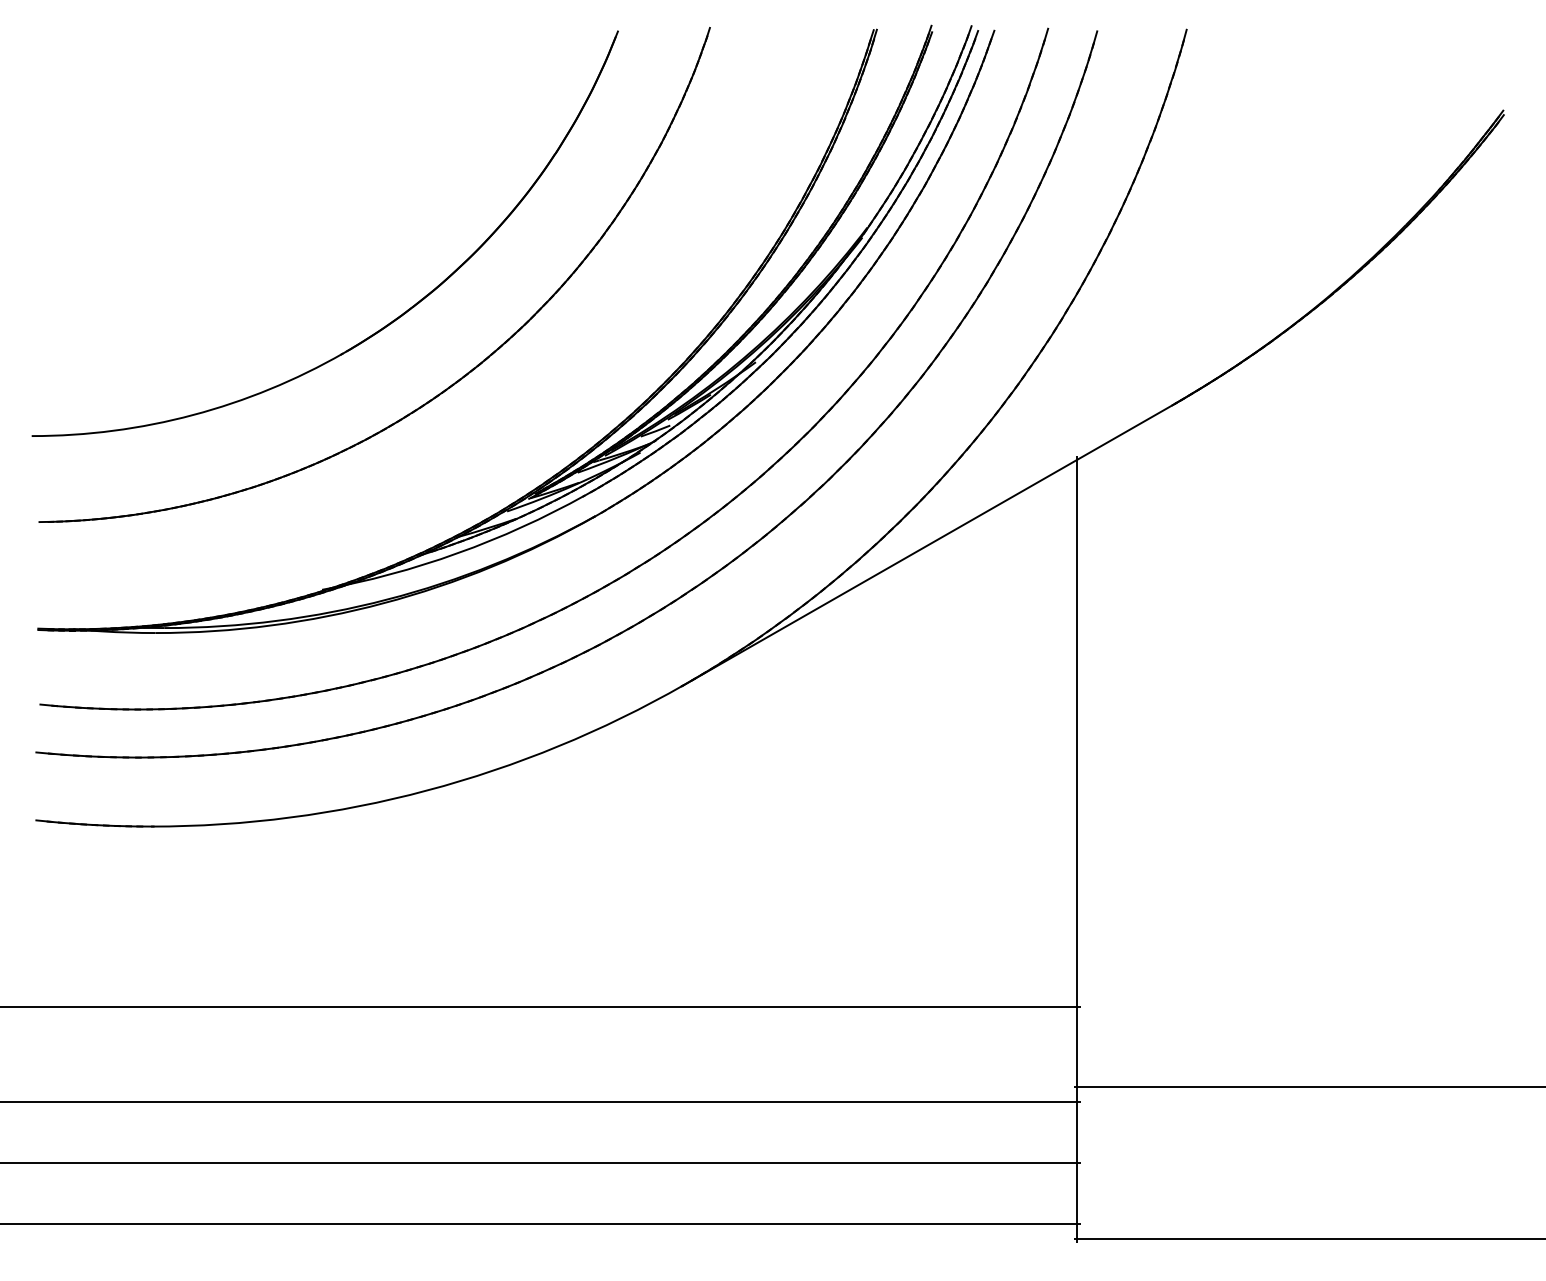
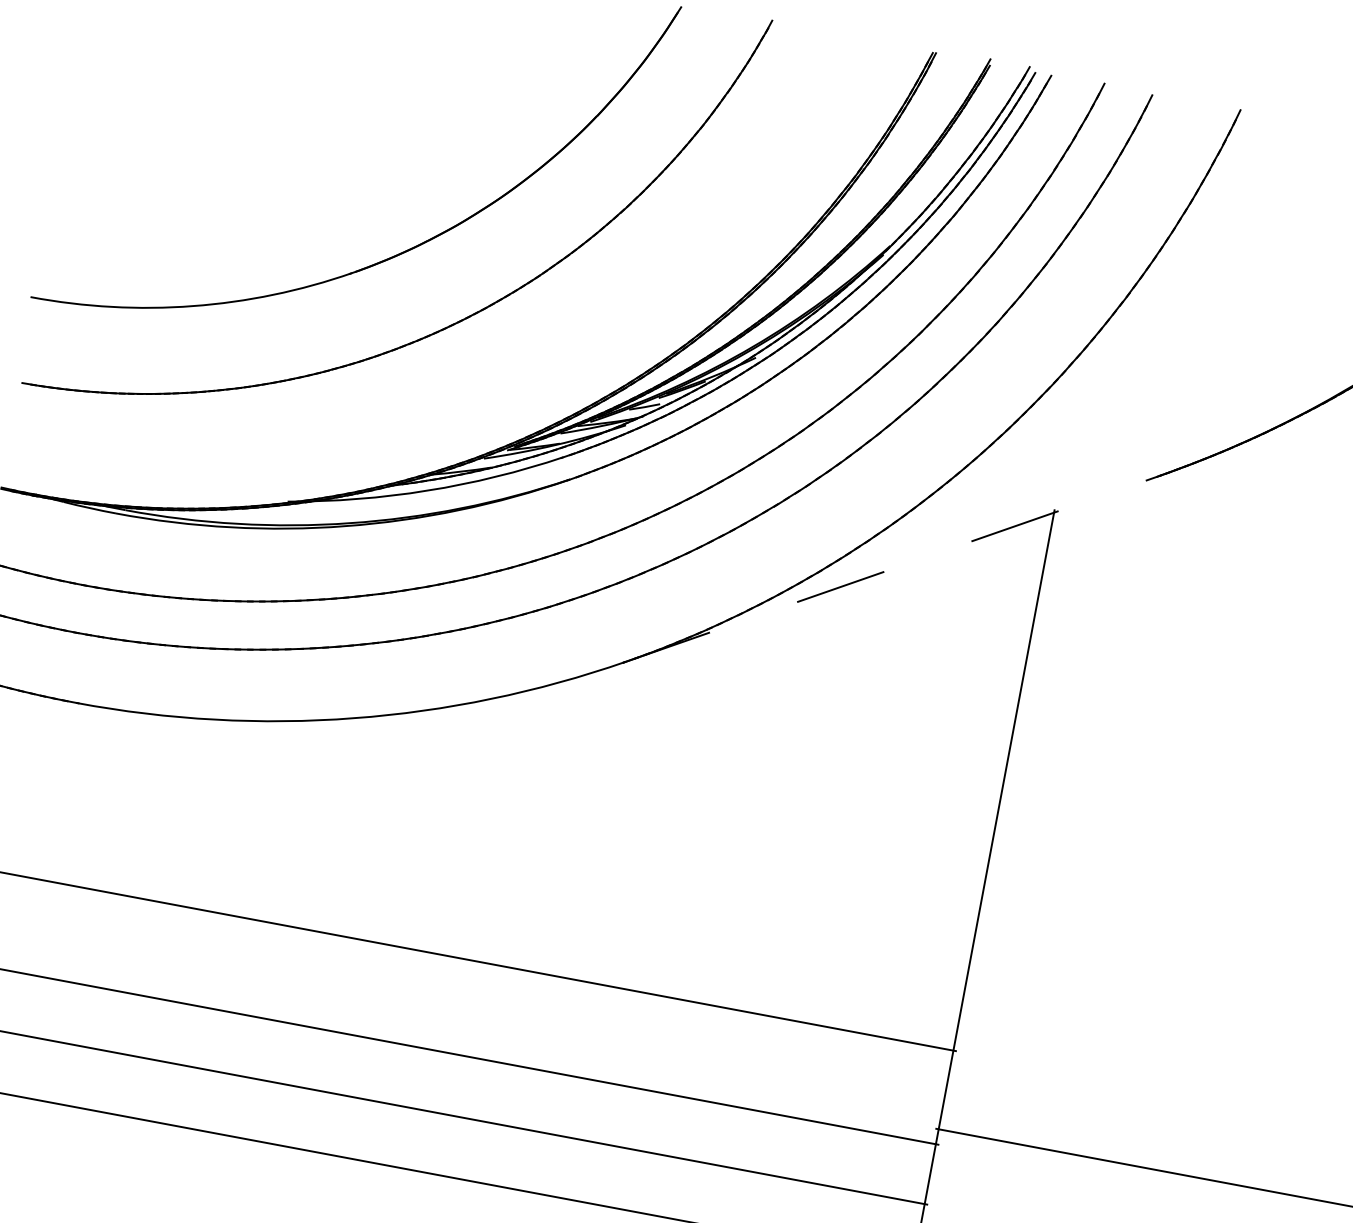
line: (929, 544) -> (893, 568), solid -> dashed

